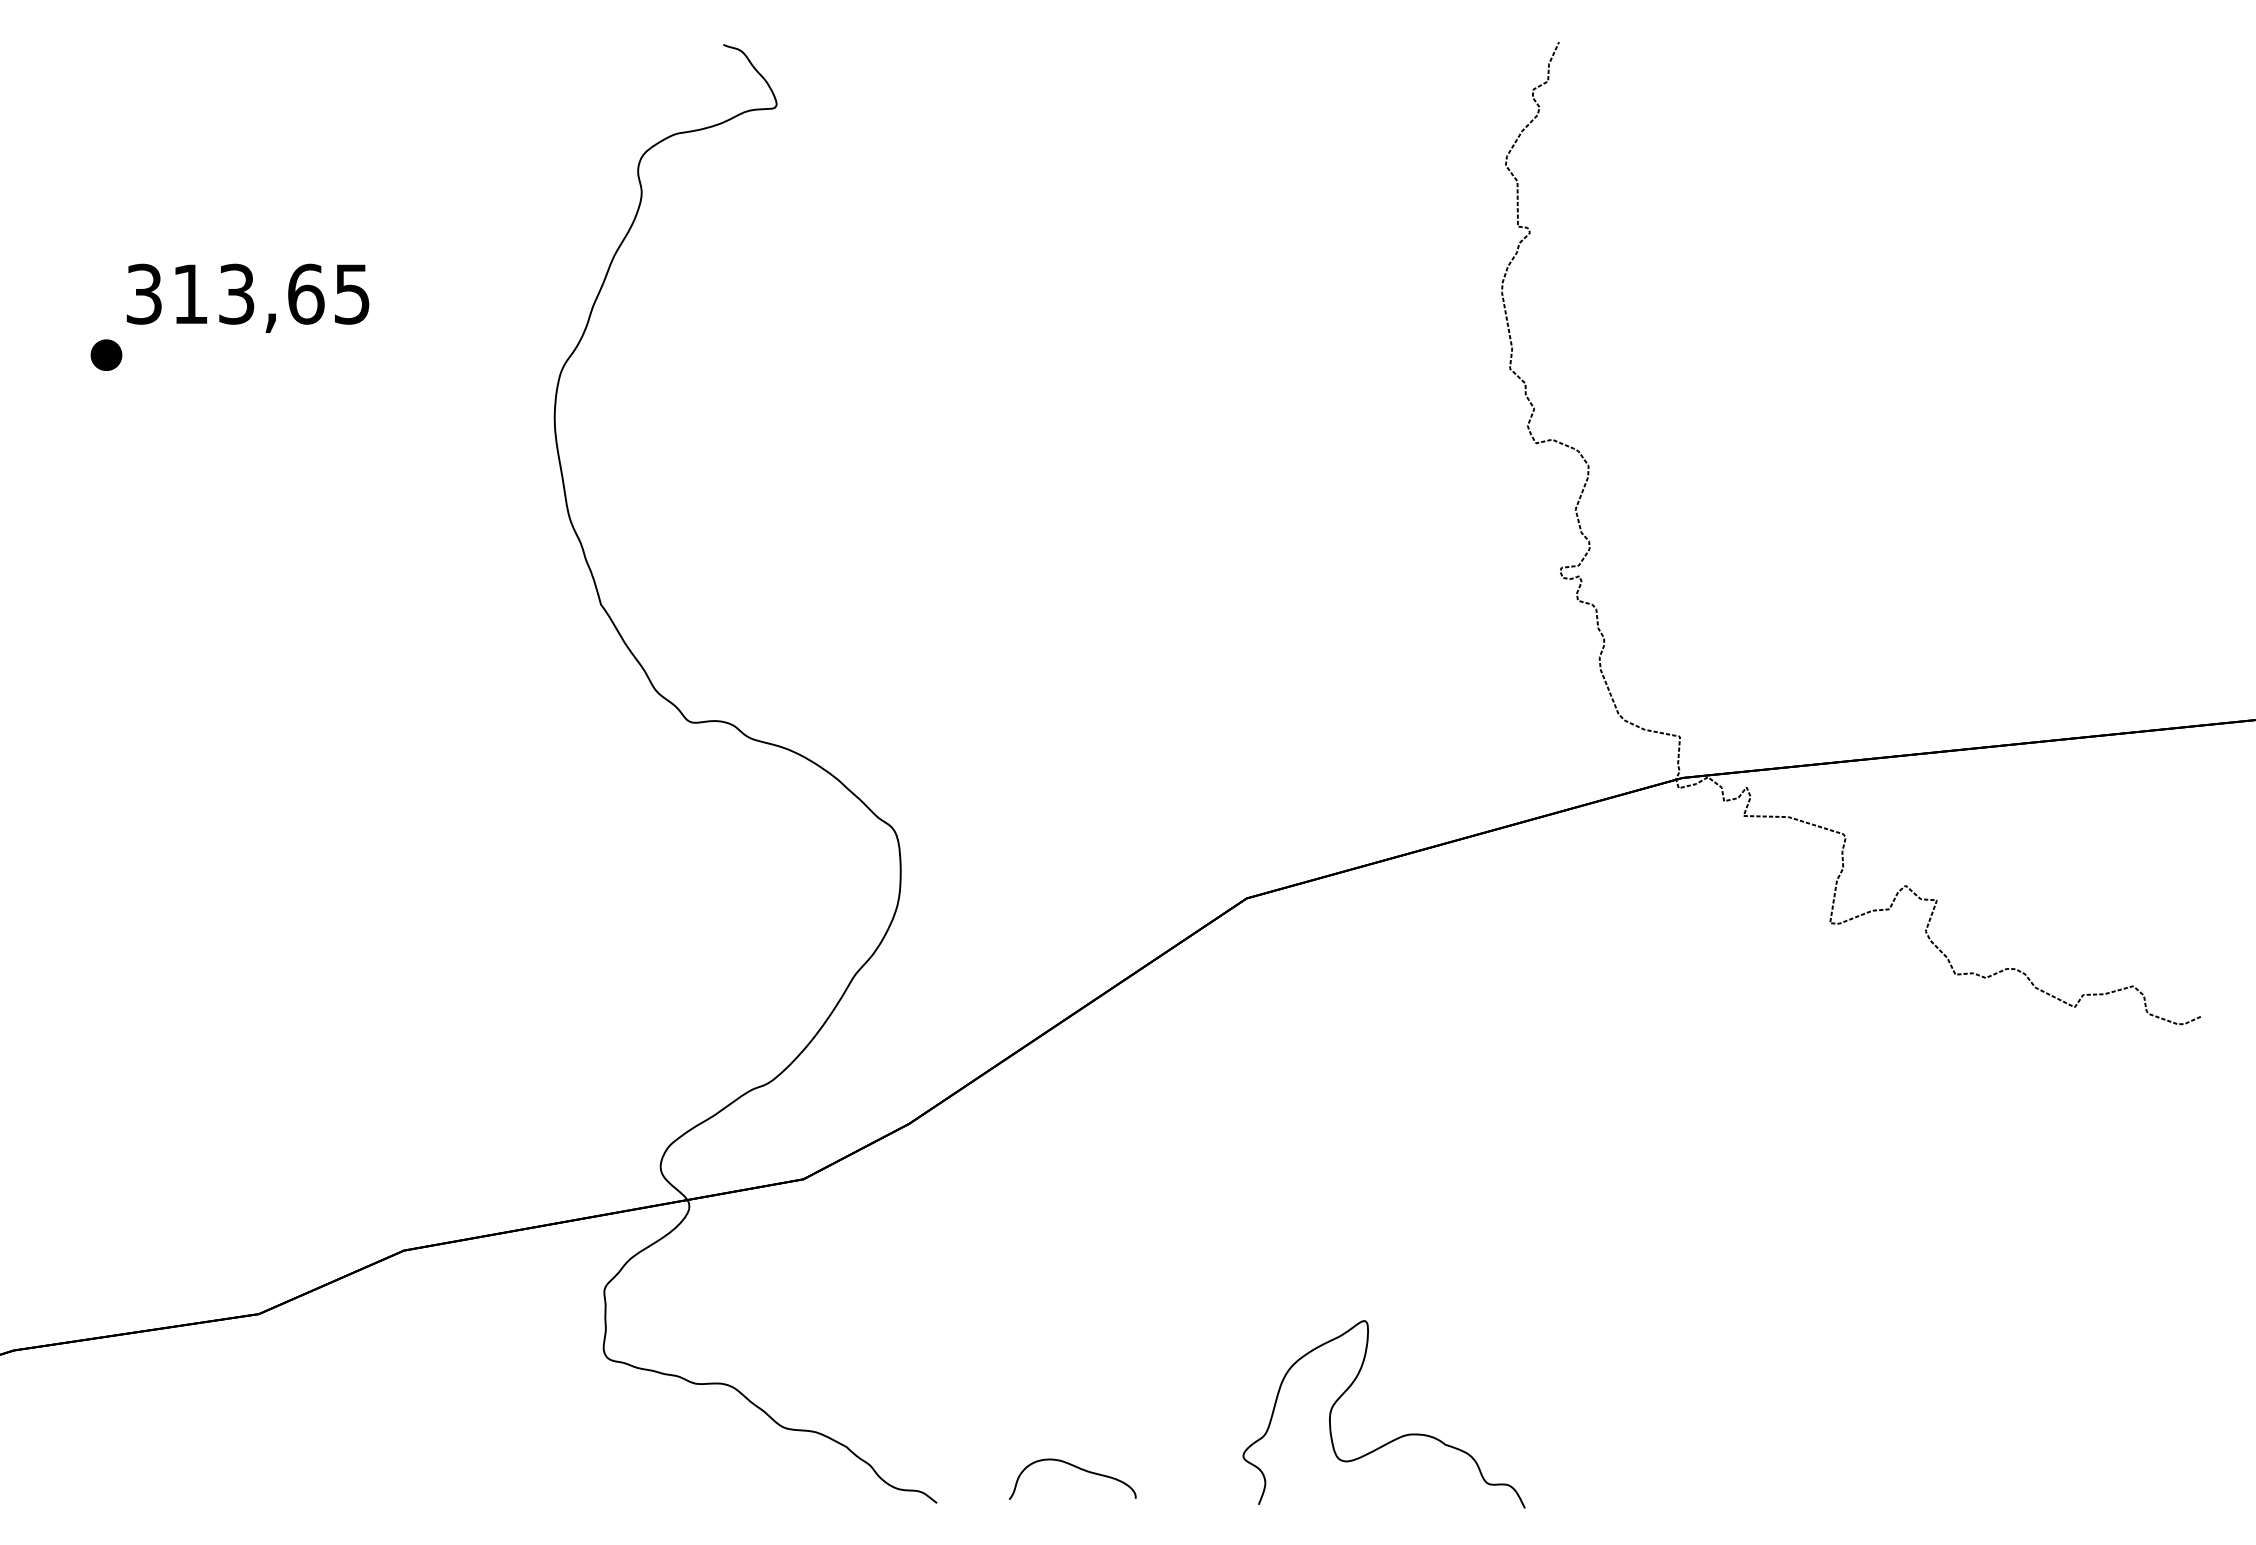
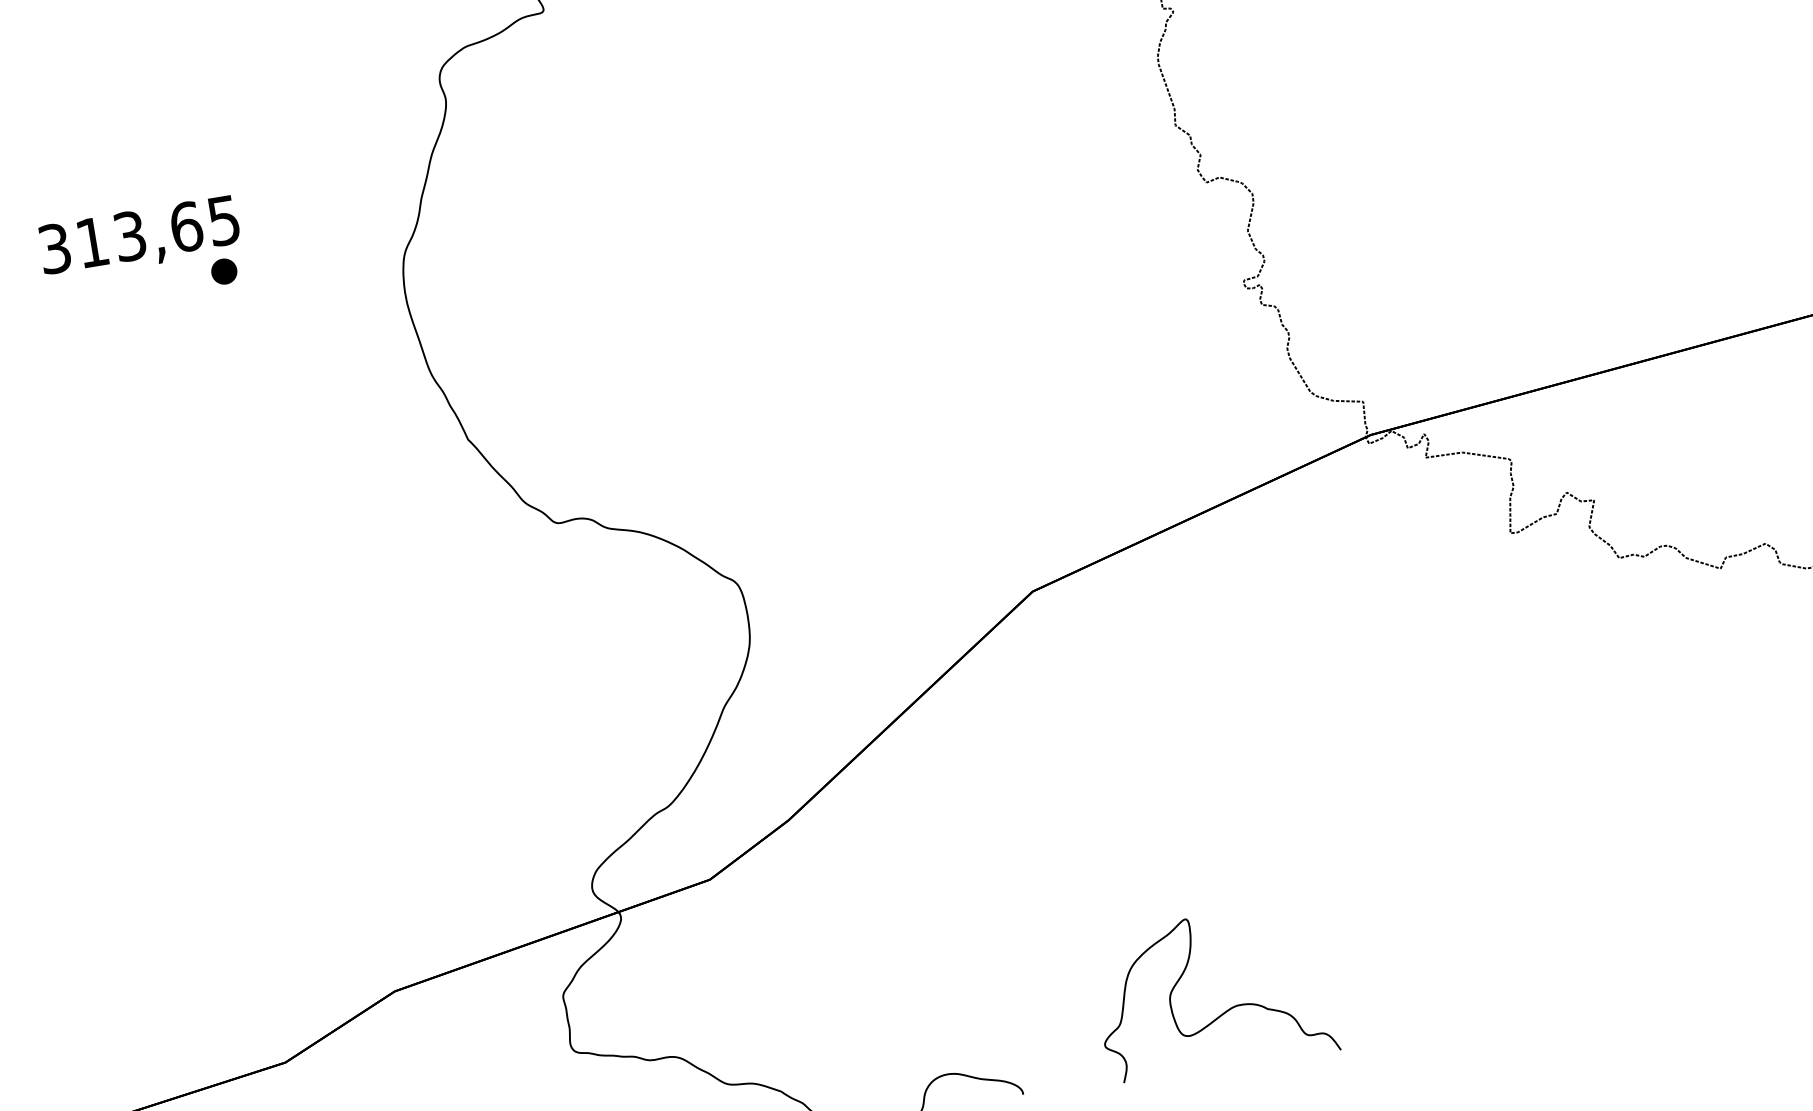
part: (106, 354) -> (224, 271), moved

